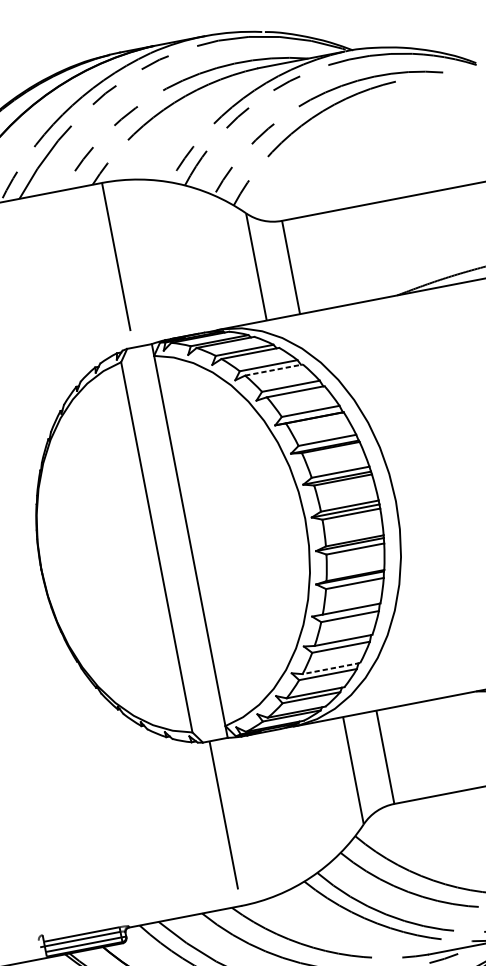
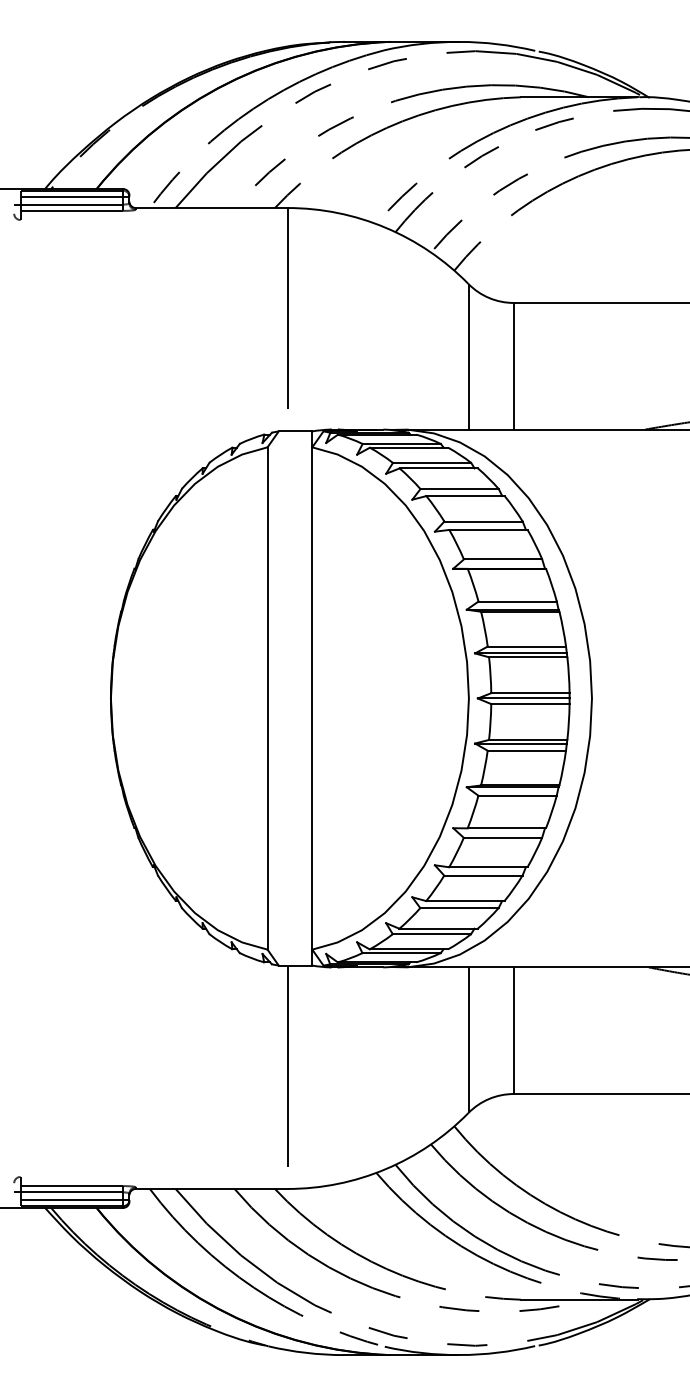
line: (274, 370) -> (466, 496), dashed -> solid
line: (330, 669) -> (464, 901), dashed -> solid

